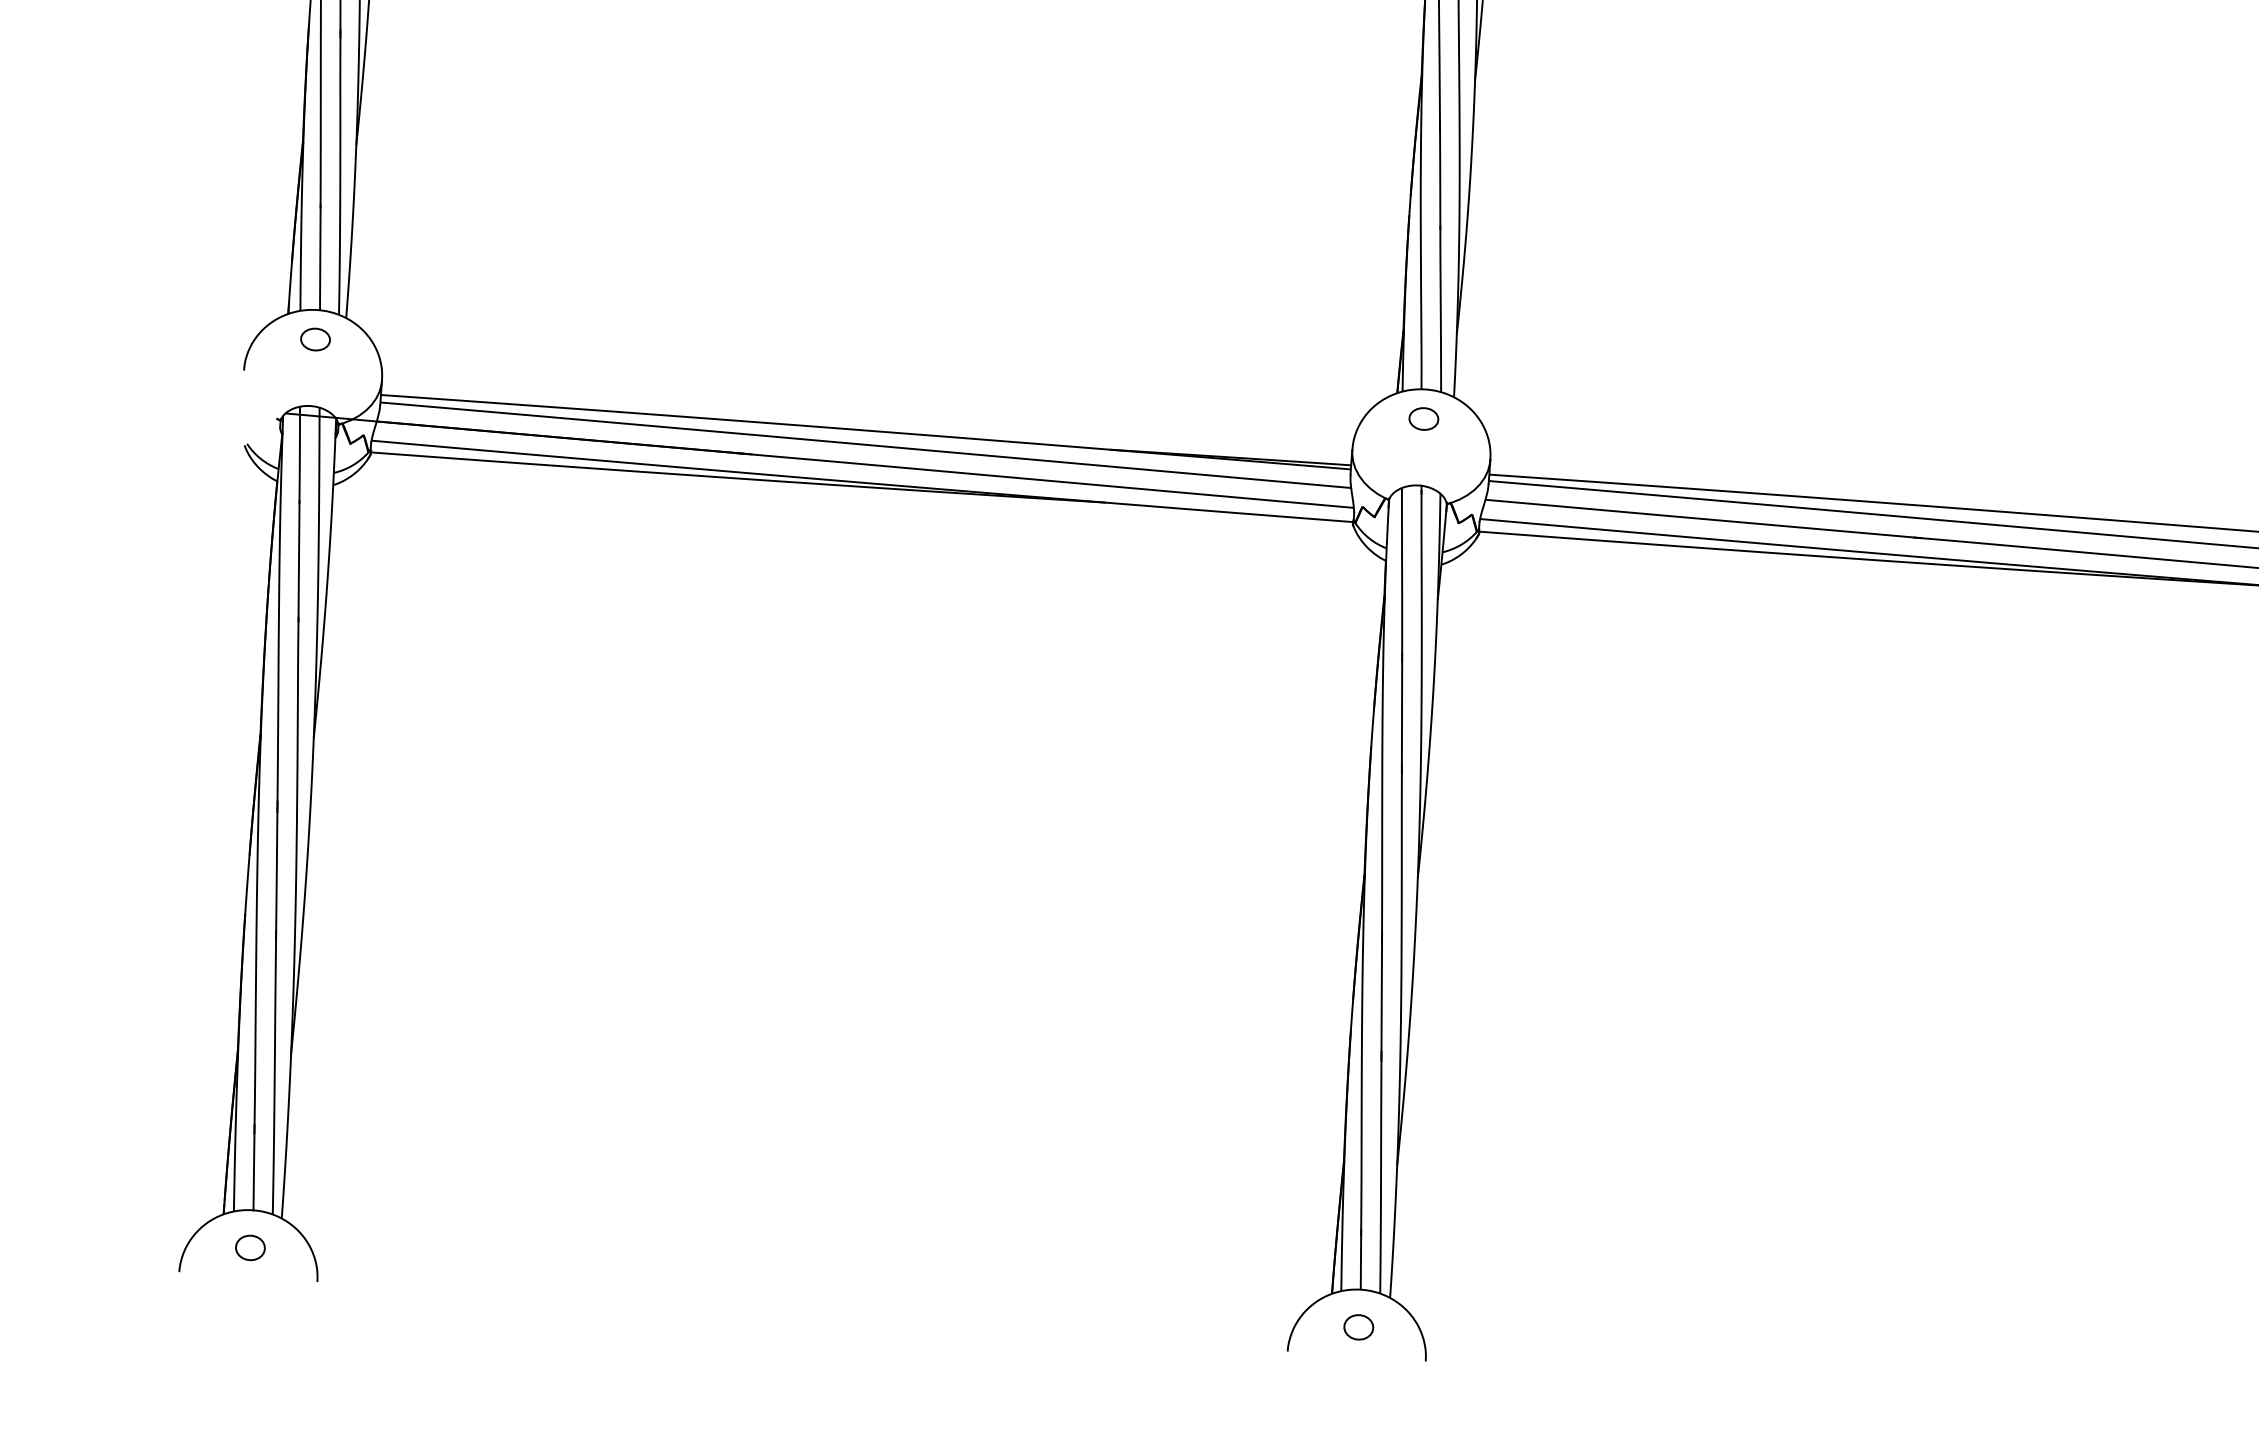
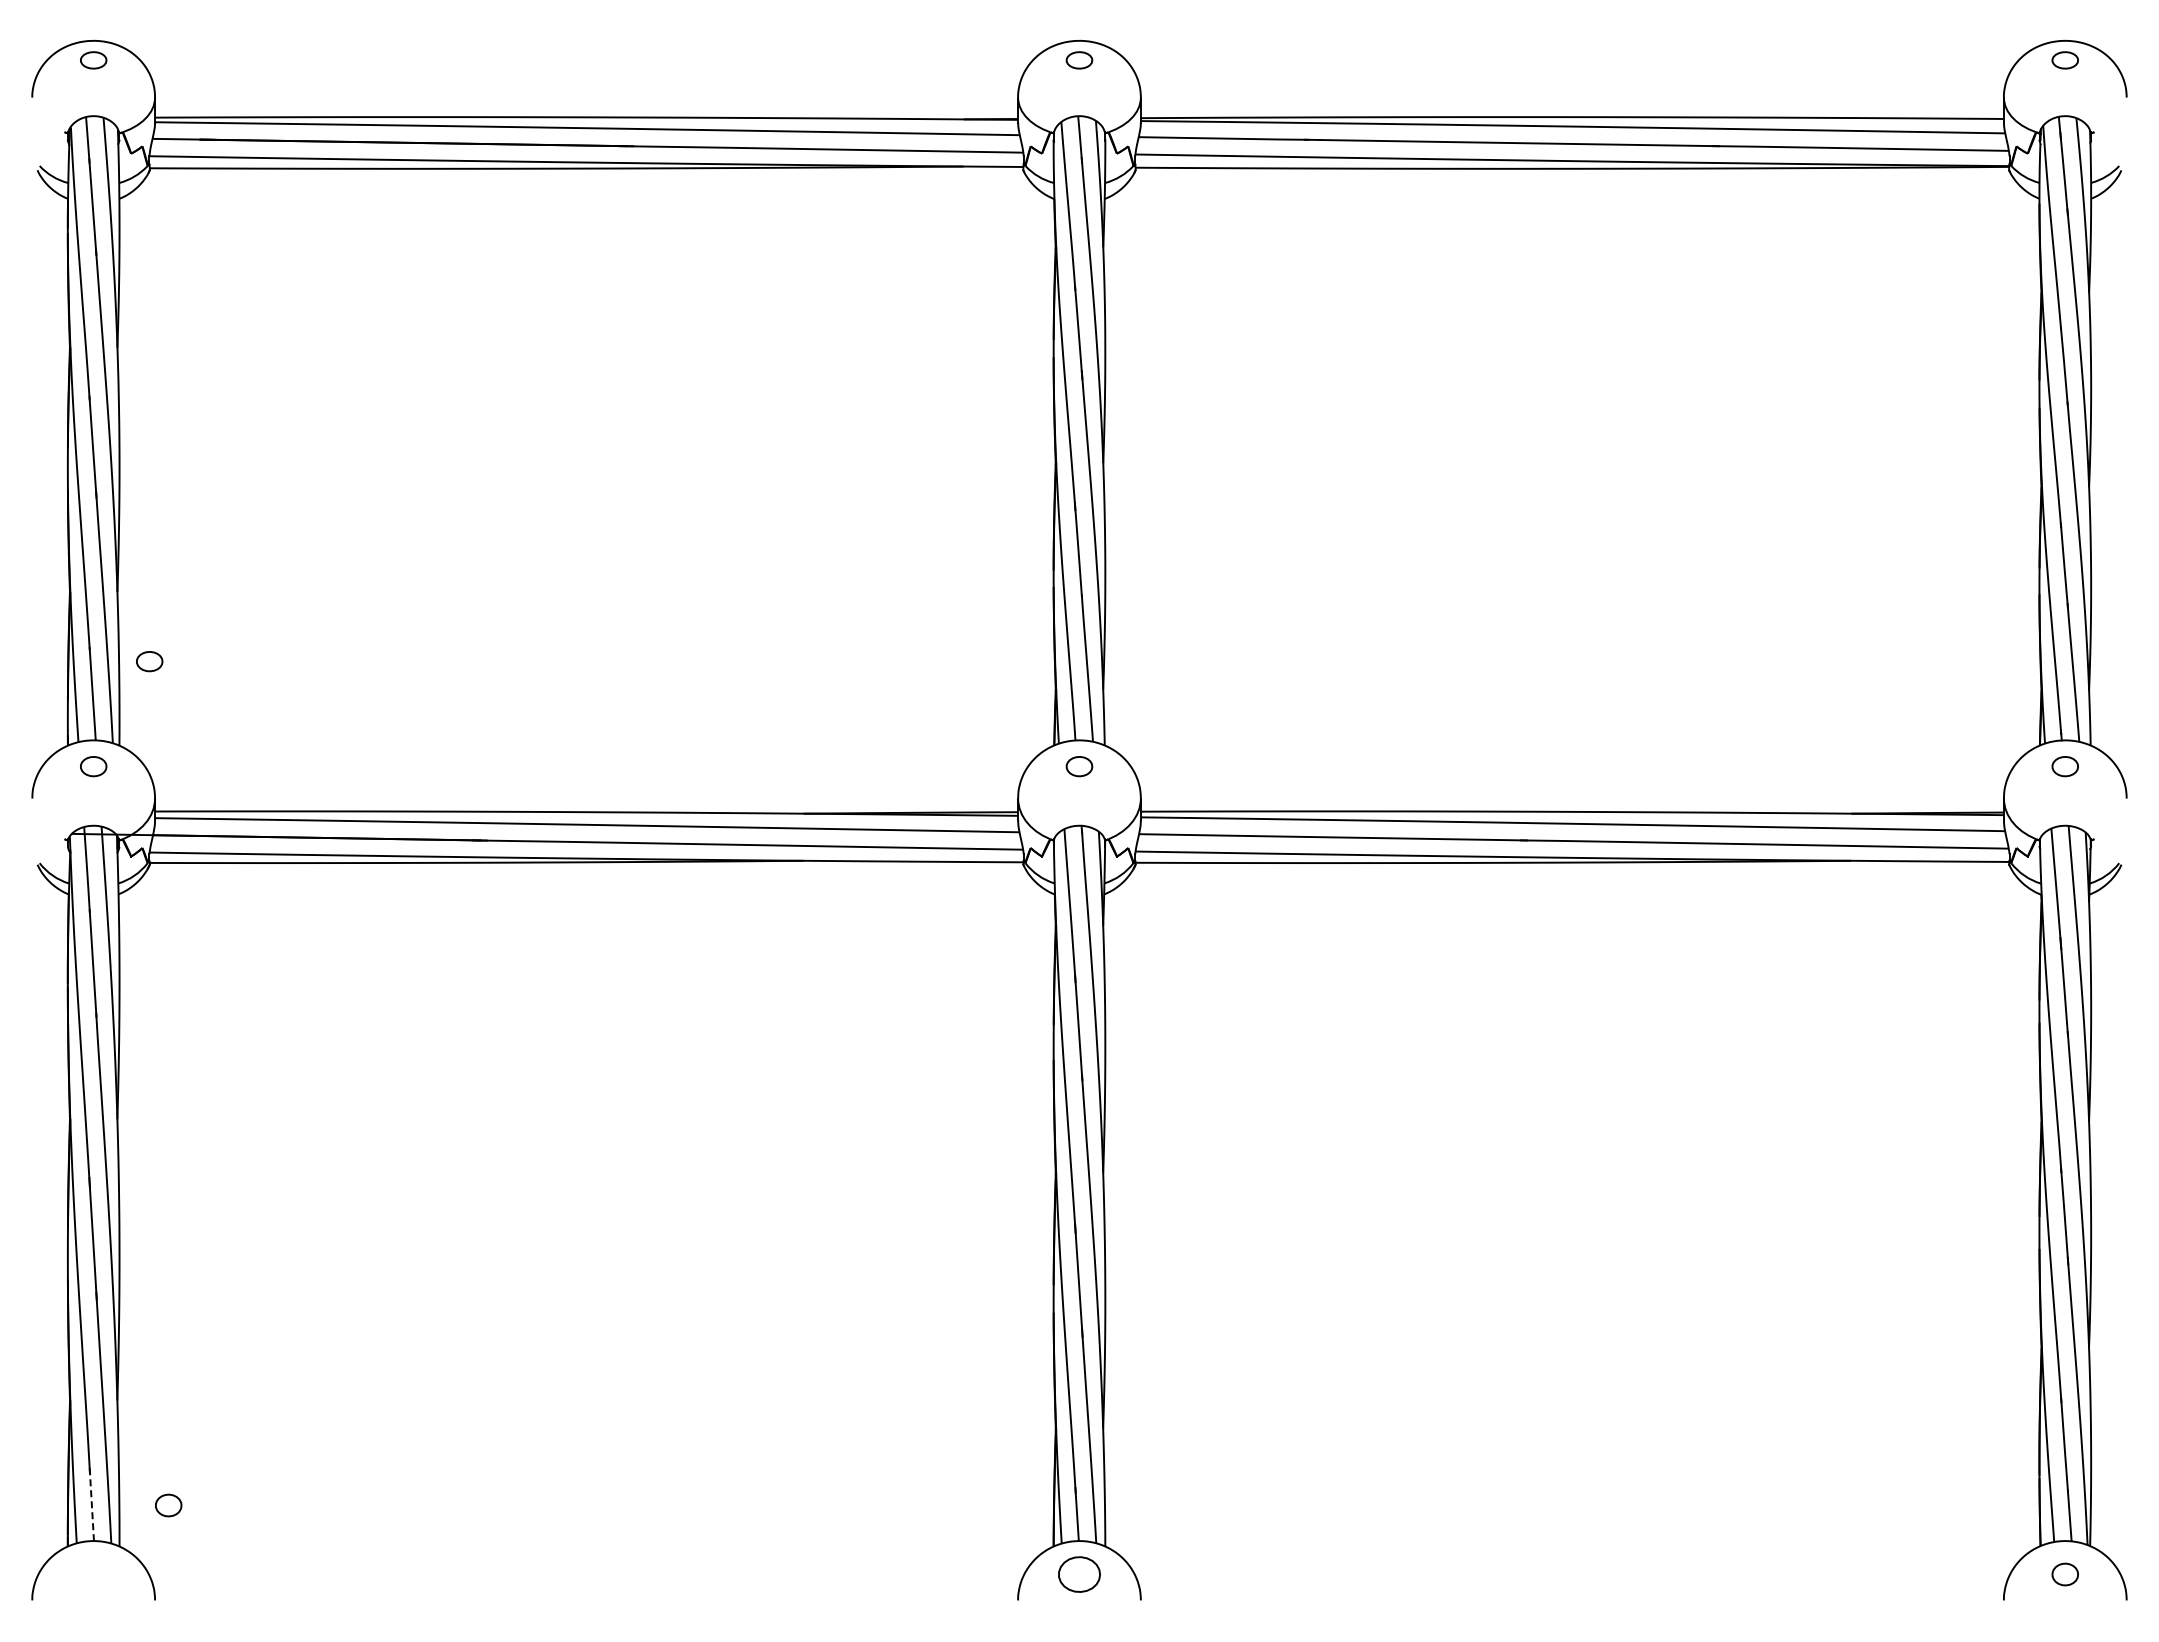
part: (386, 225) -> (149, 661), added
line: (253, 1167) -> (91, 1503), solid -> dashed
part: (250, 1247) -> (168, 1505), moved
part: (1358, 1327) -> (1079, 1574), size x1.6

